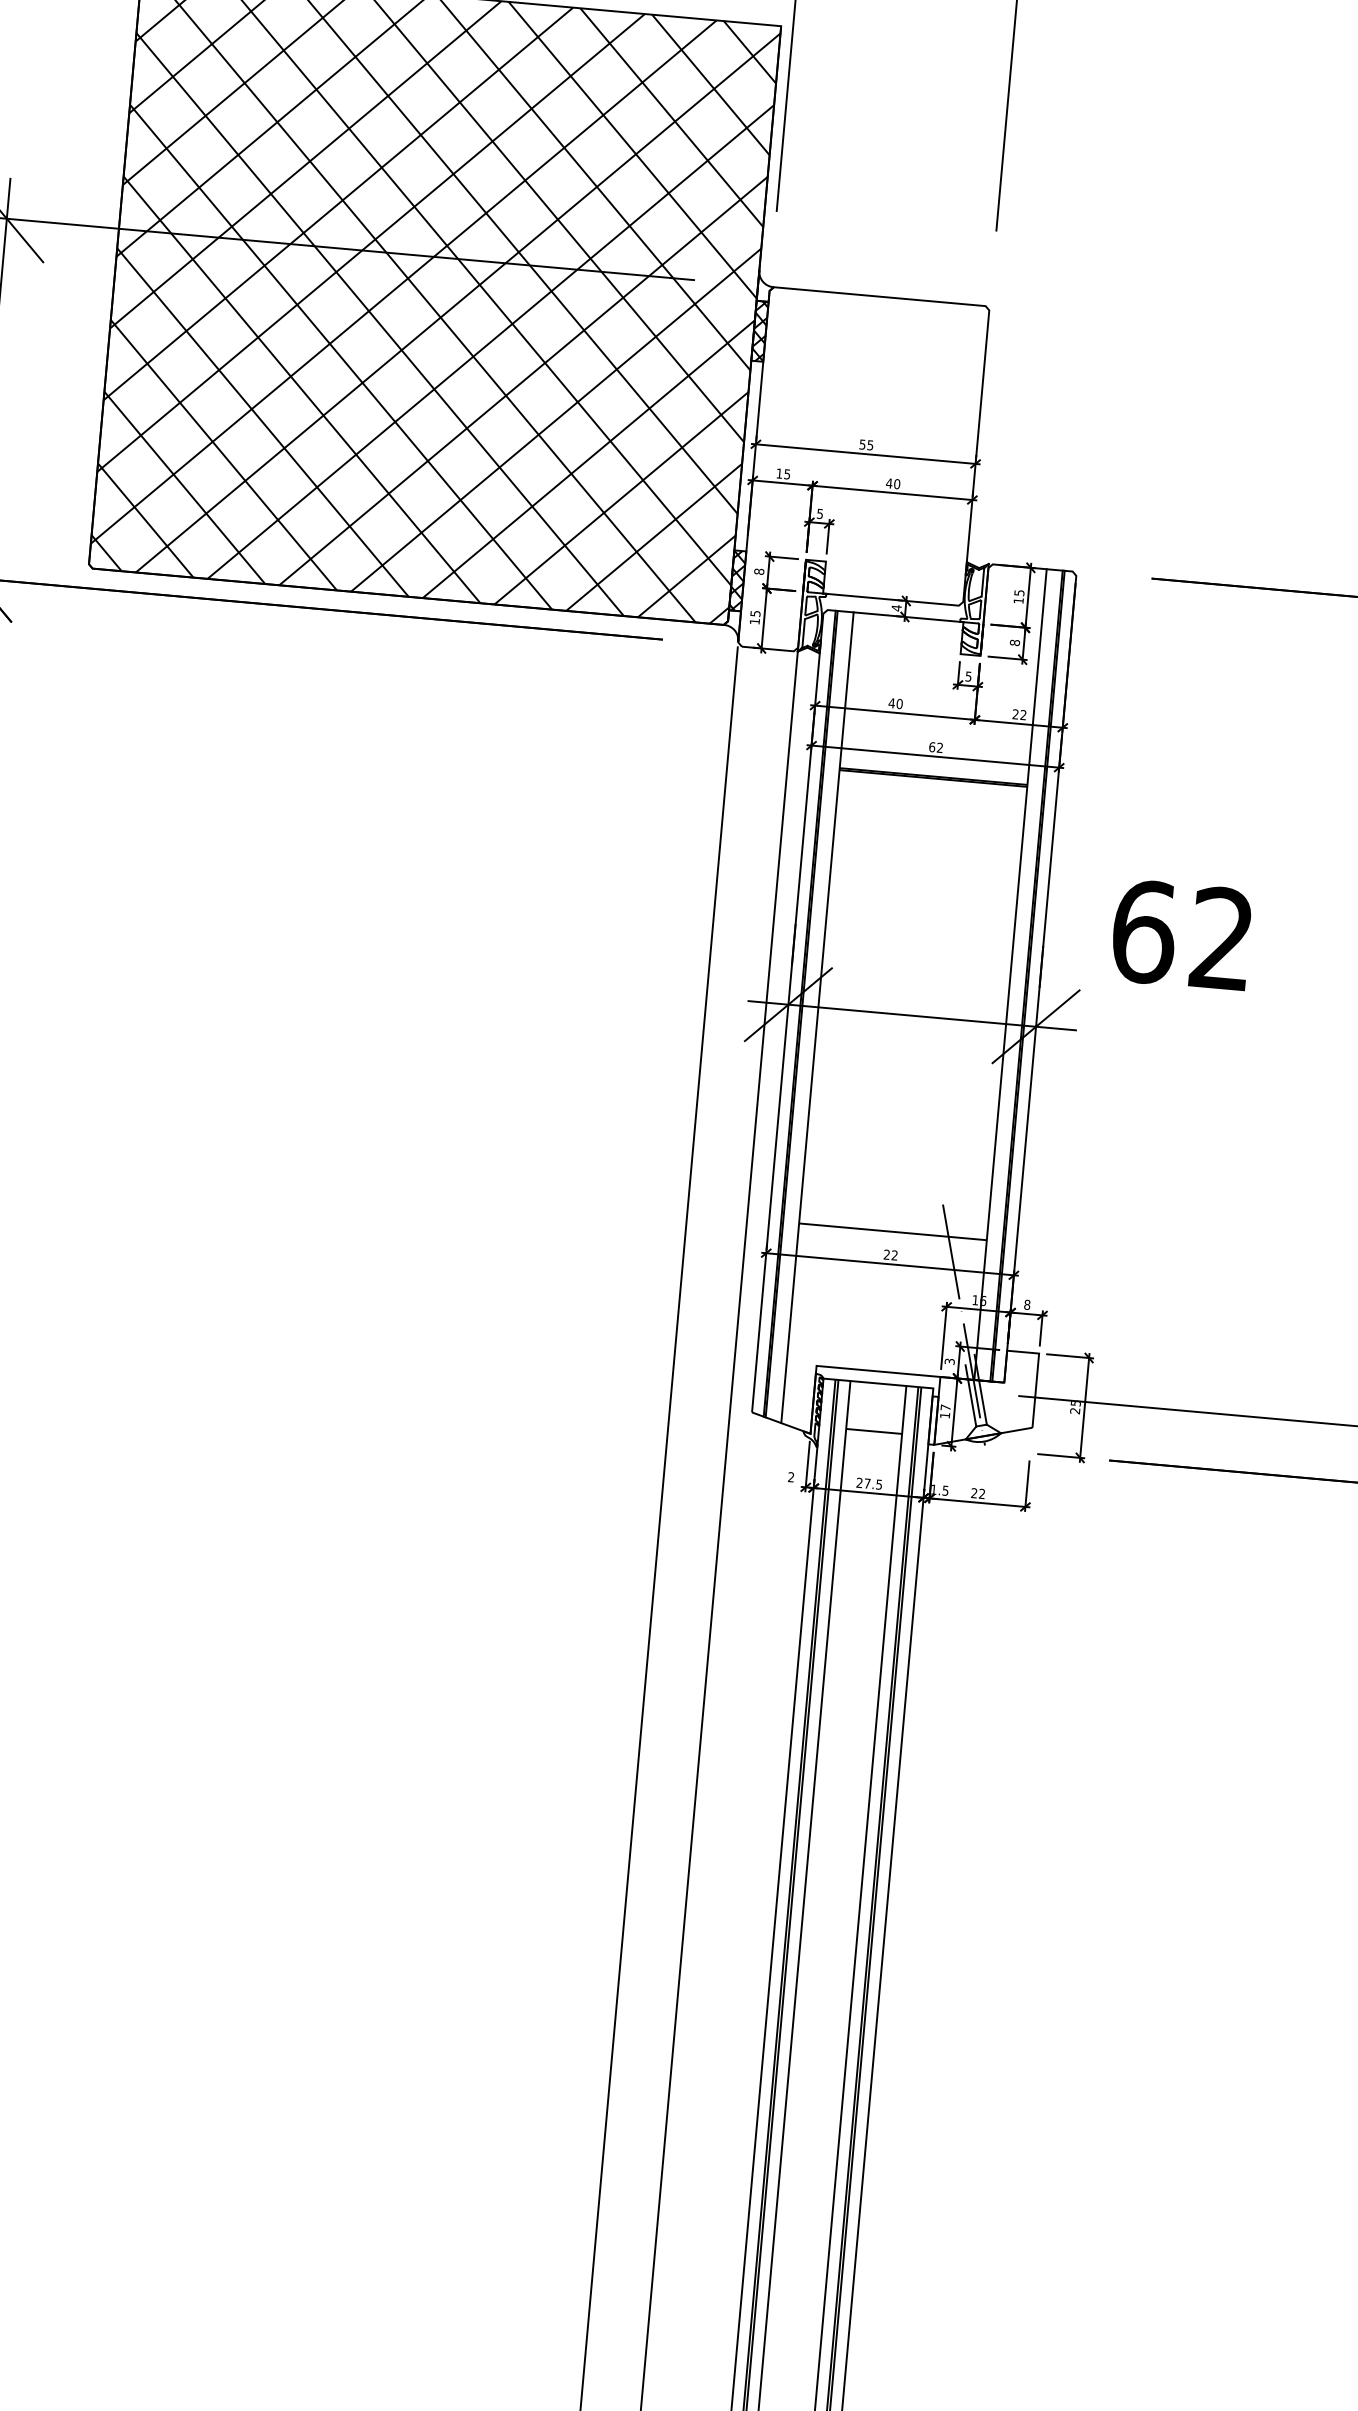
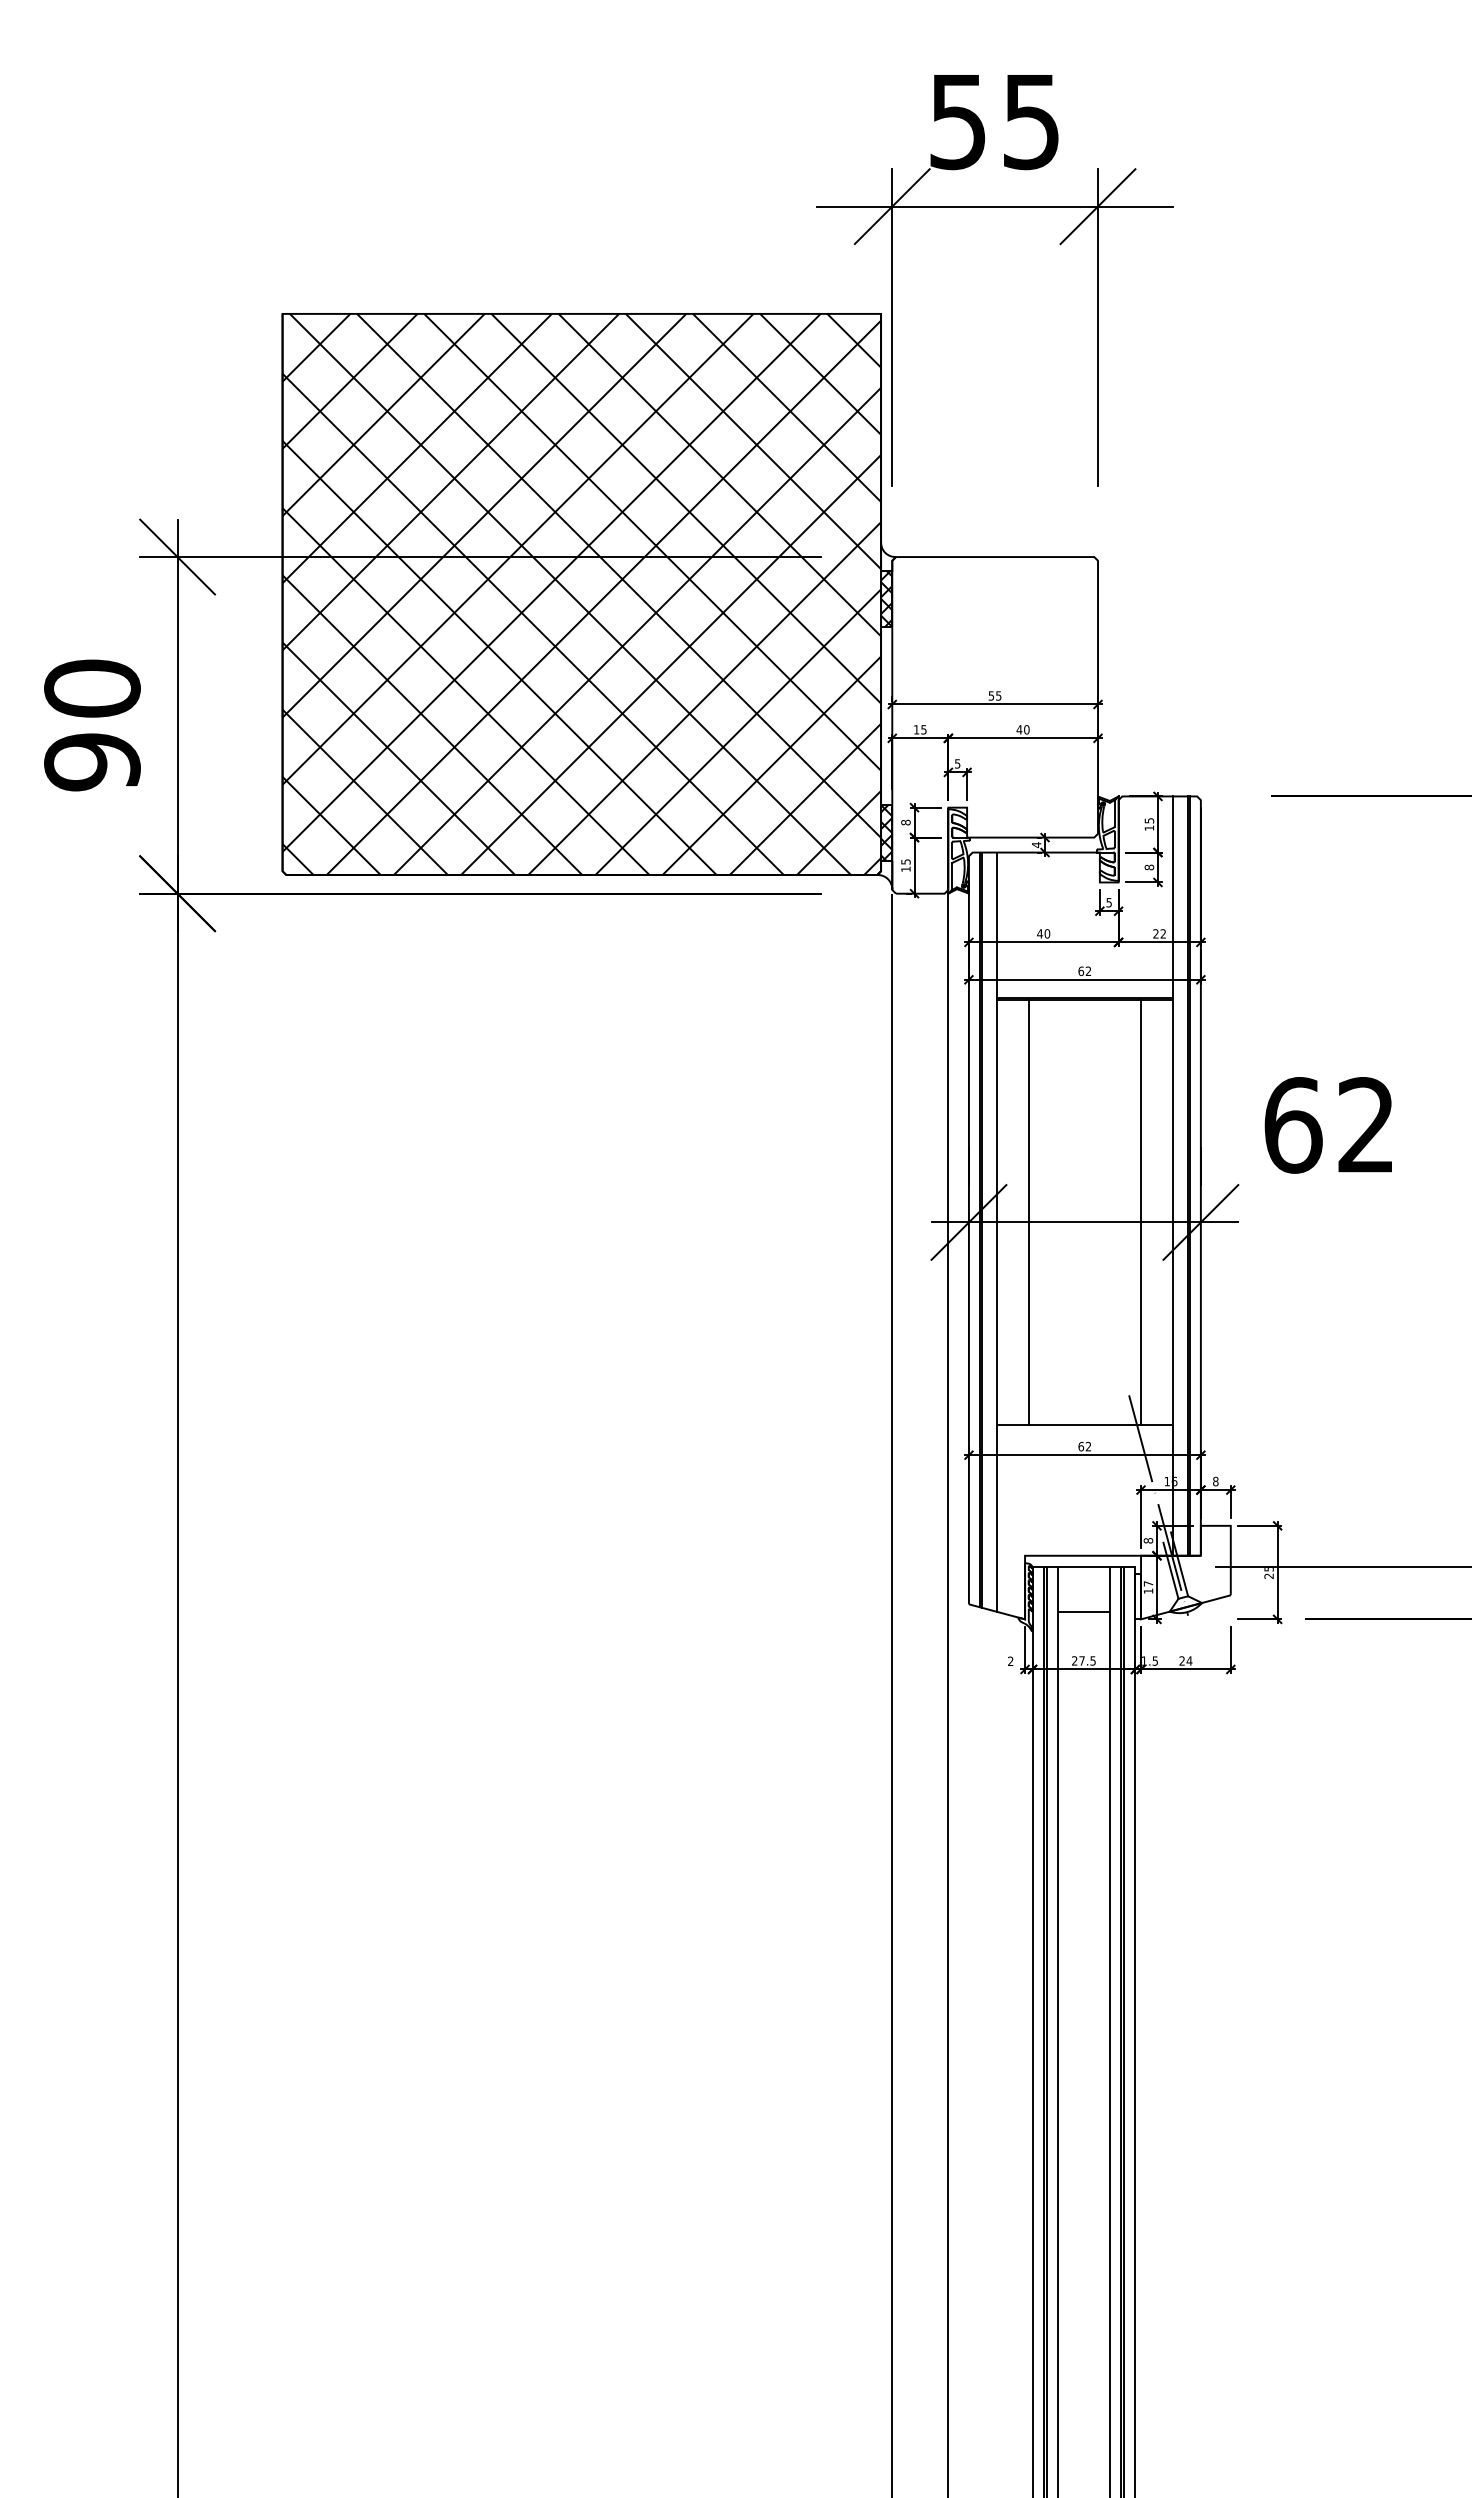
line: (852, 999) -> (1028, 1212), added
line: (973, 1010) -> (1141, 1212), added
text: (887, 1254) -> (1081, 1446), 22 -> 62
text: (949, 1361) -> (1148, 1540), 3 -> 8
text: (982, 1493) -> (1189, 1660), 22 -> 24

